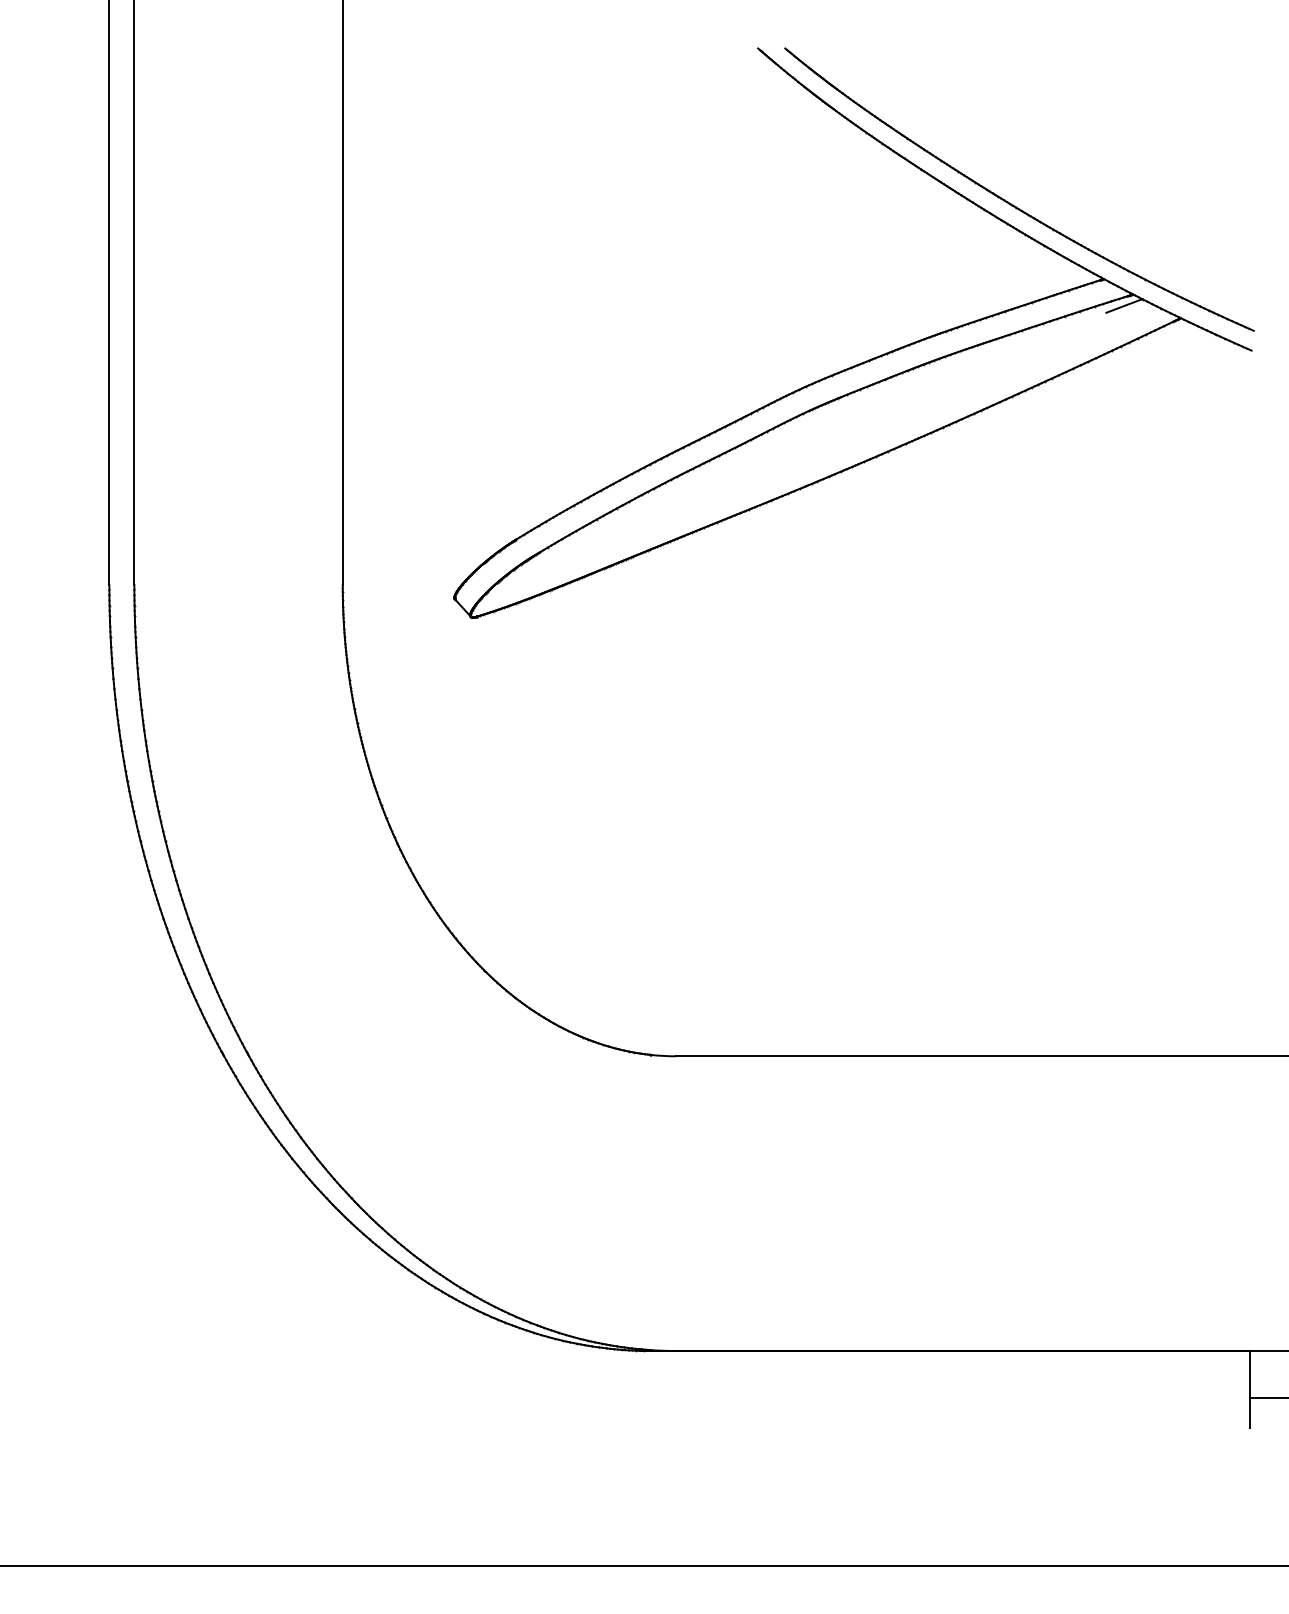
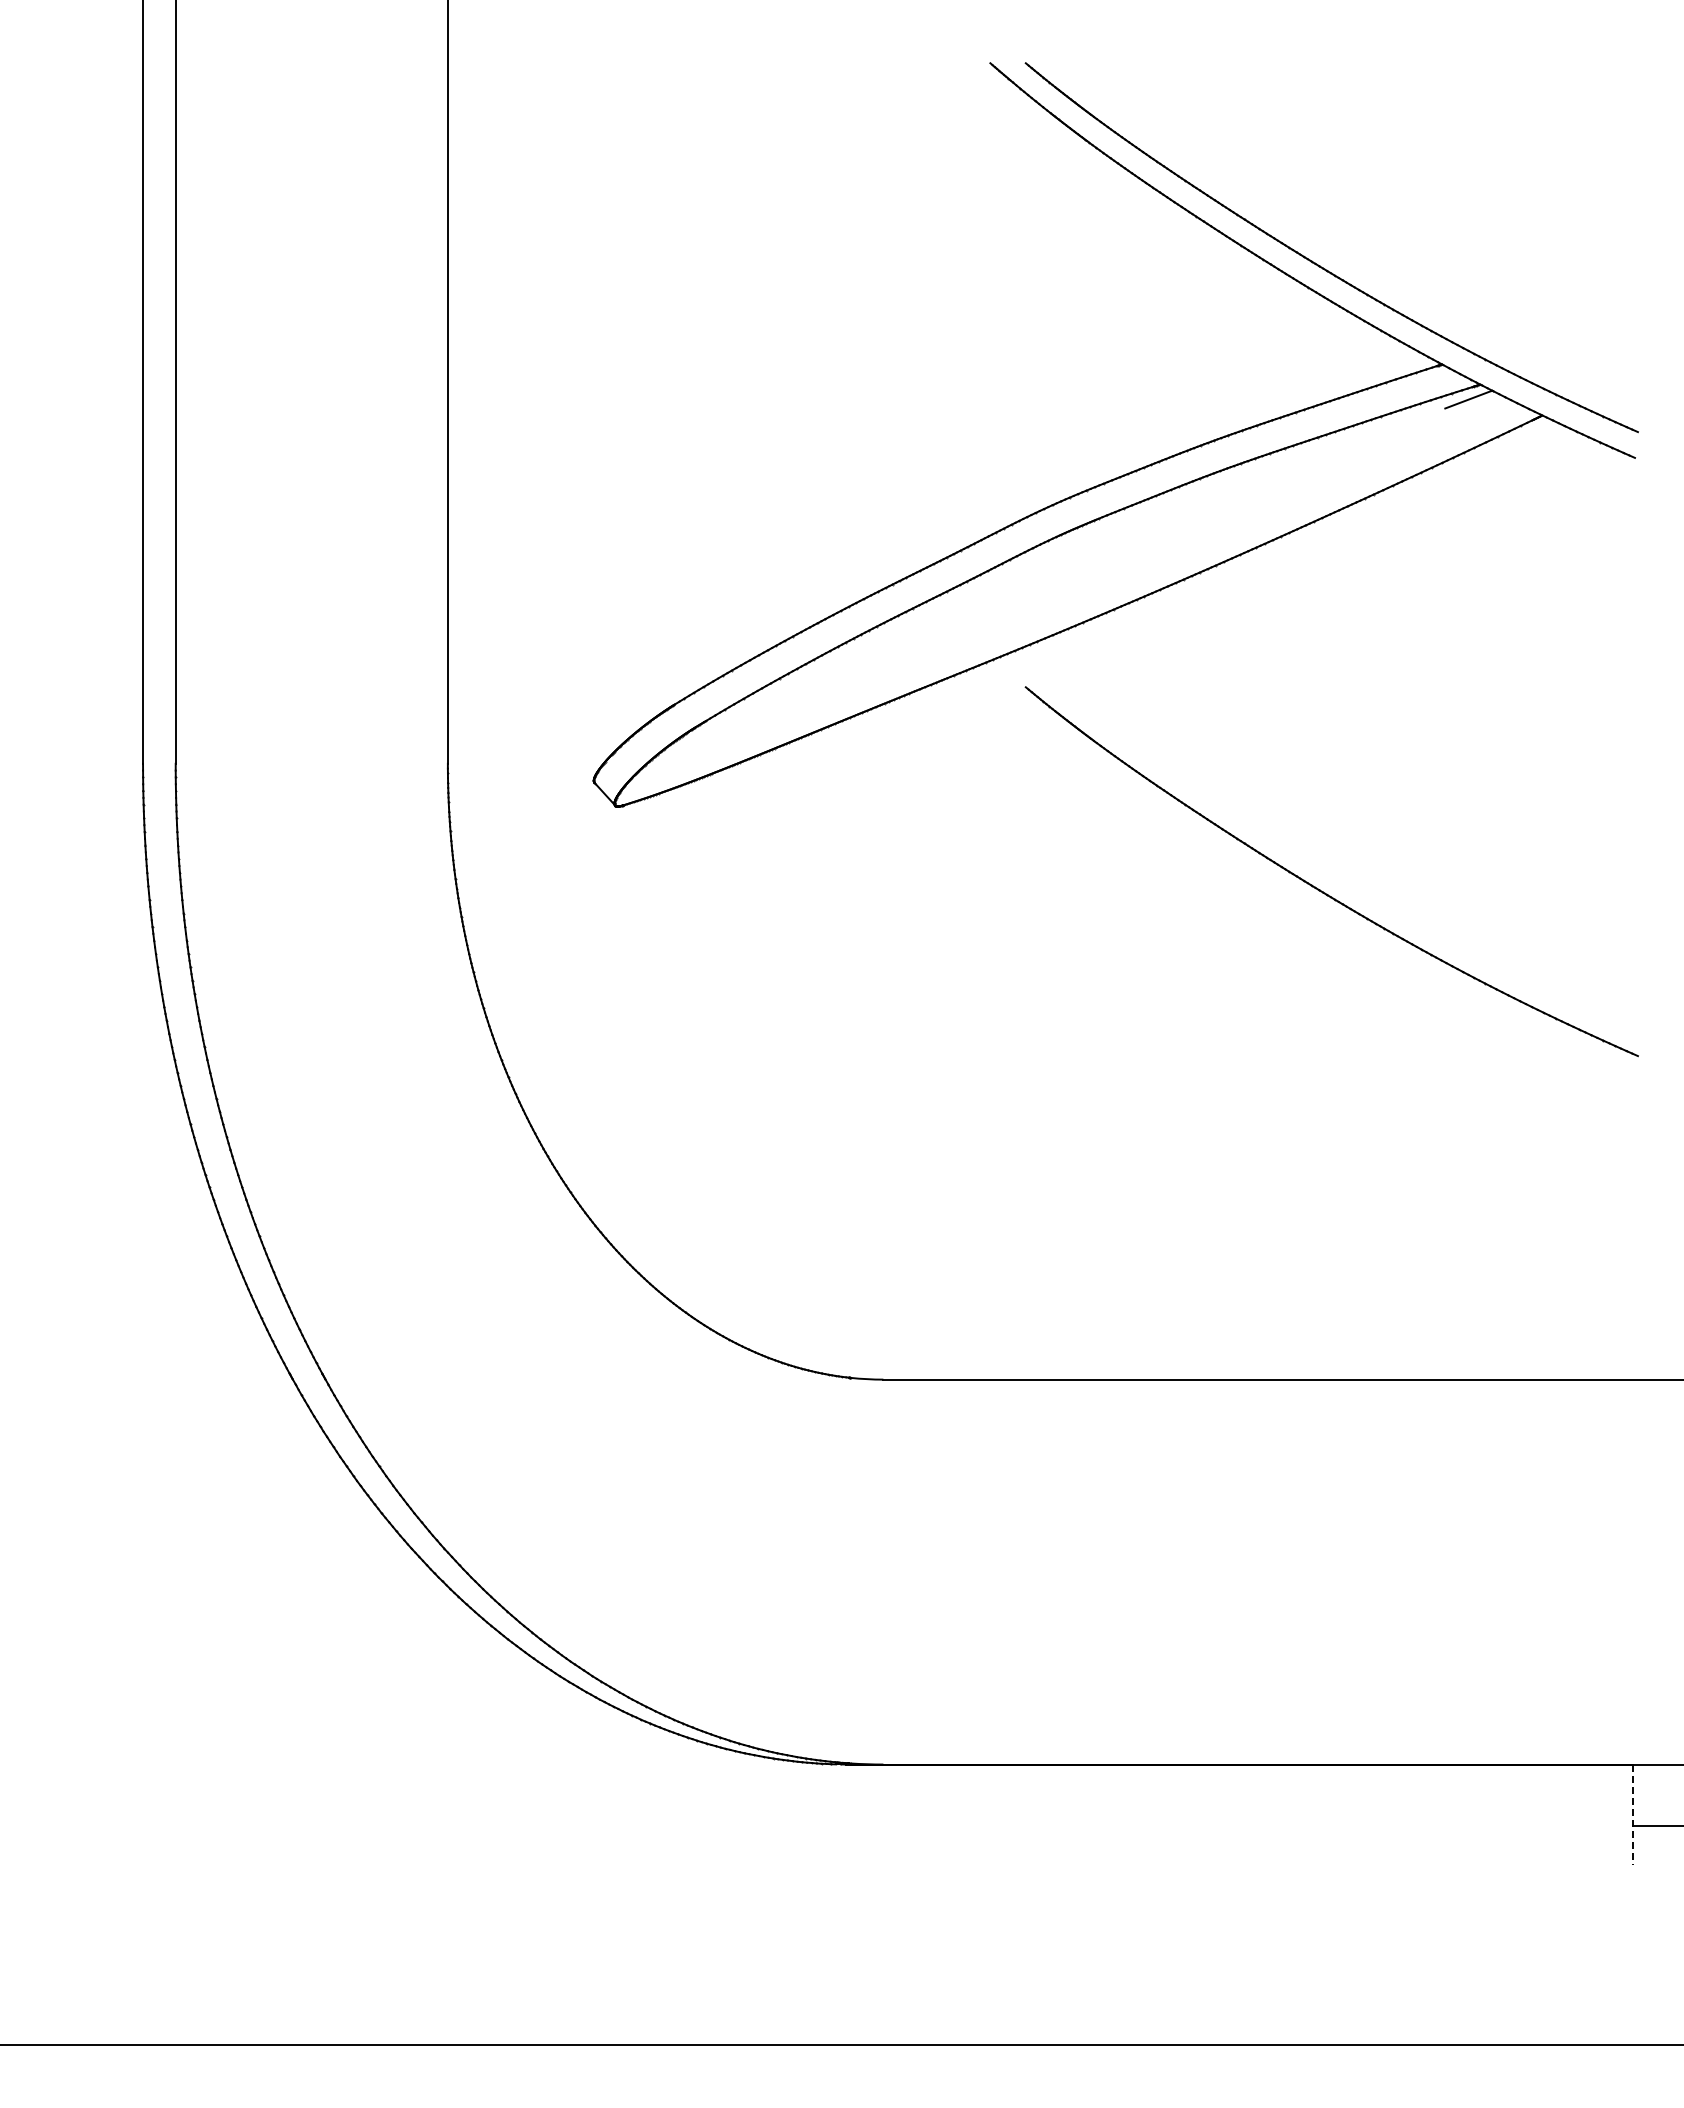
part: (1010, 681) -> (1320, 889), added
line: (1250, 1390) -> (1633, 1815), solid -> dashed

